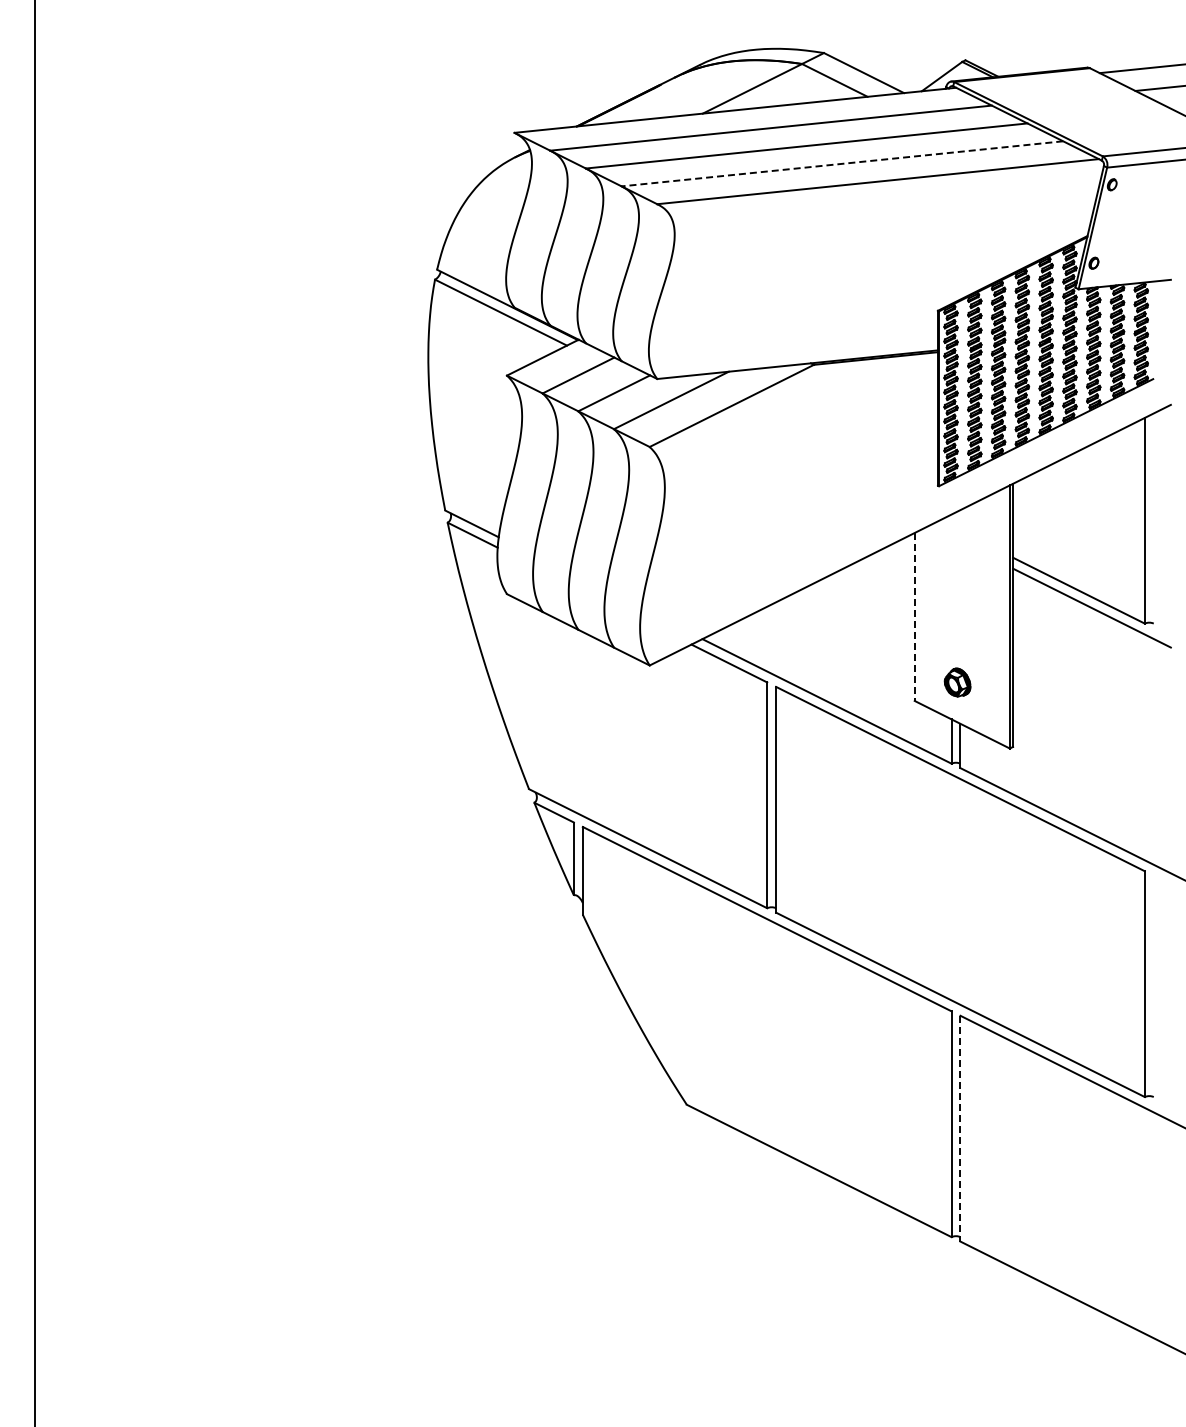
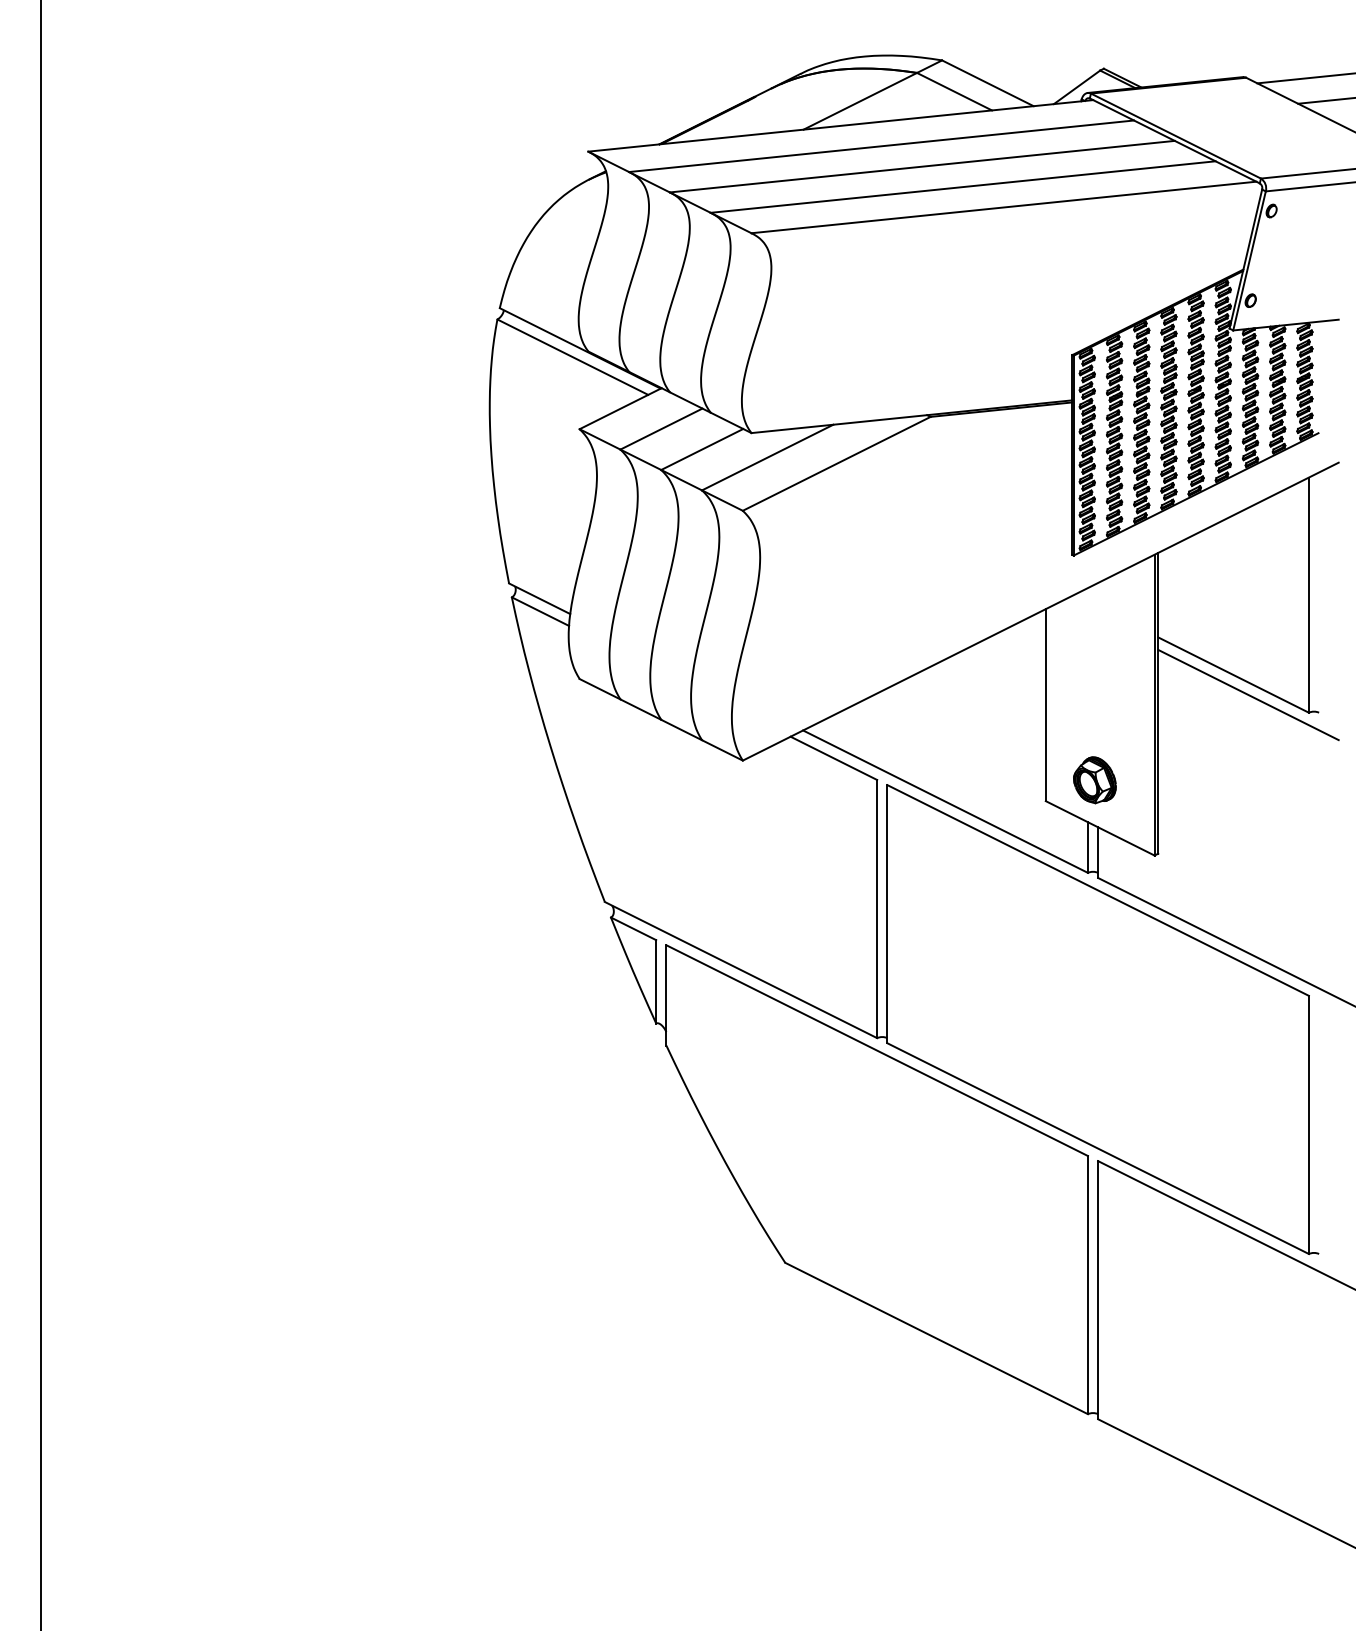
line: (842, 163) -> (963, 186), dashed -> solid
line: (914, 616) -> (1045, 704), dashed -> solid
part: (957, 682) -> (1094, 780), size x1.43
line: (960, 1128) -> (1098, 1289), dashed -> solid

